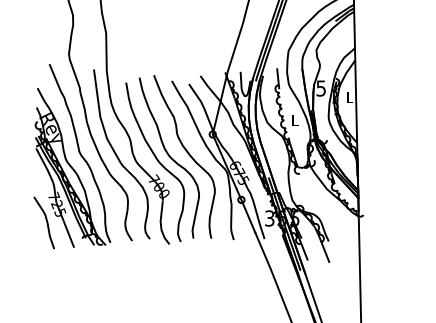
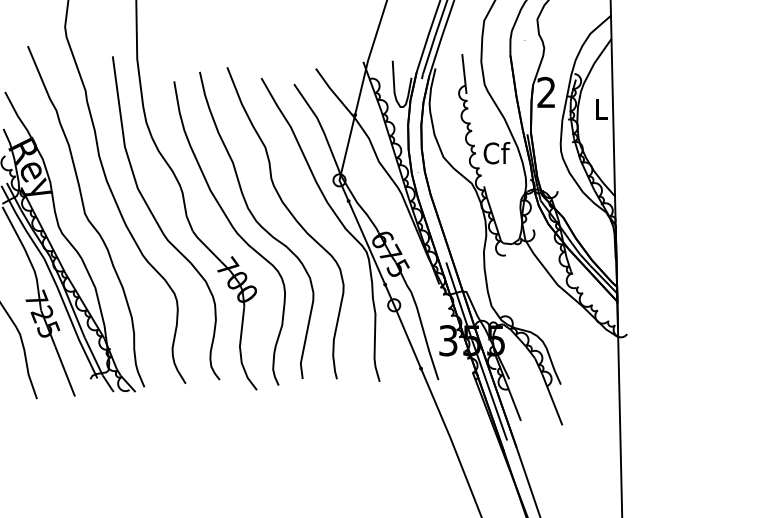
text: (320, 88) -> (545, 92), 5 -> 2
text: (295, 120) -> (497, 153), L -> Cf

